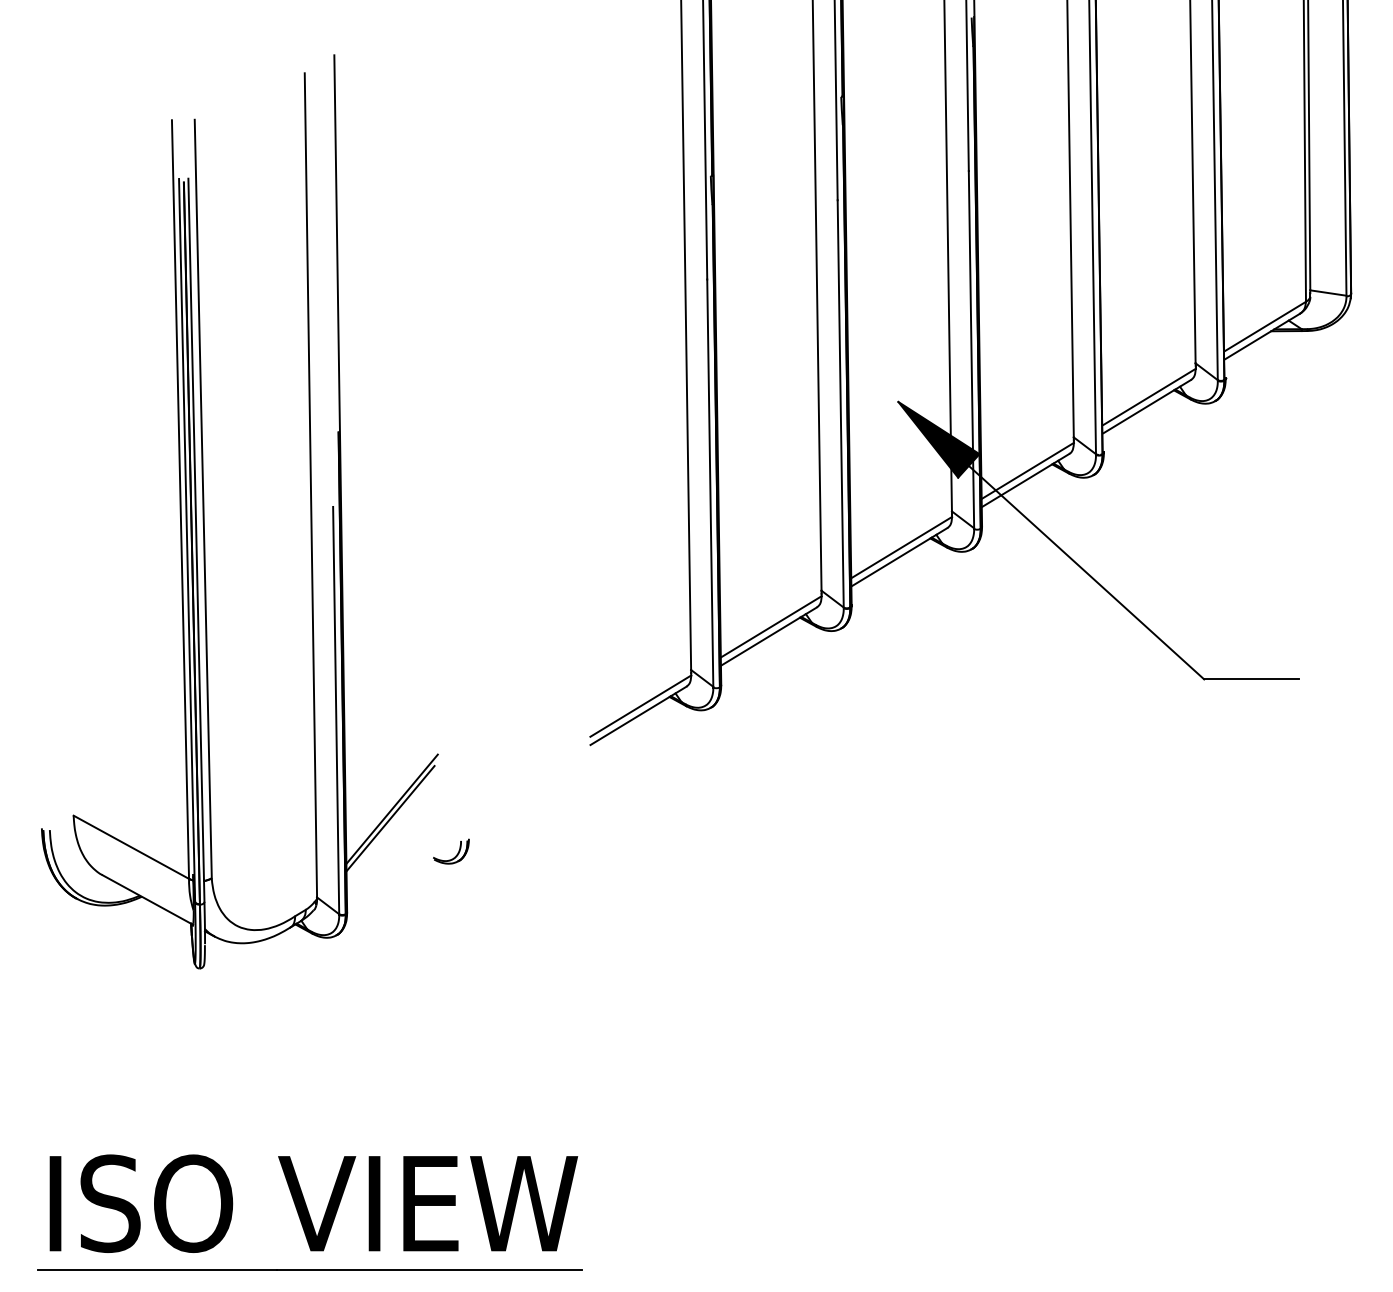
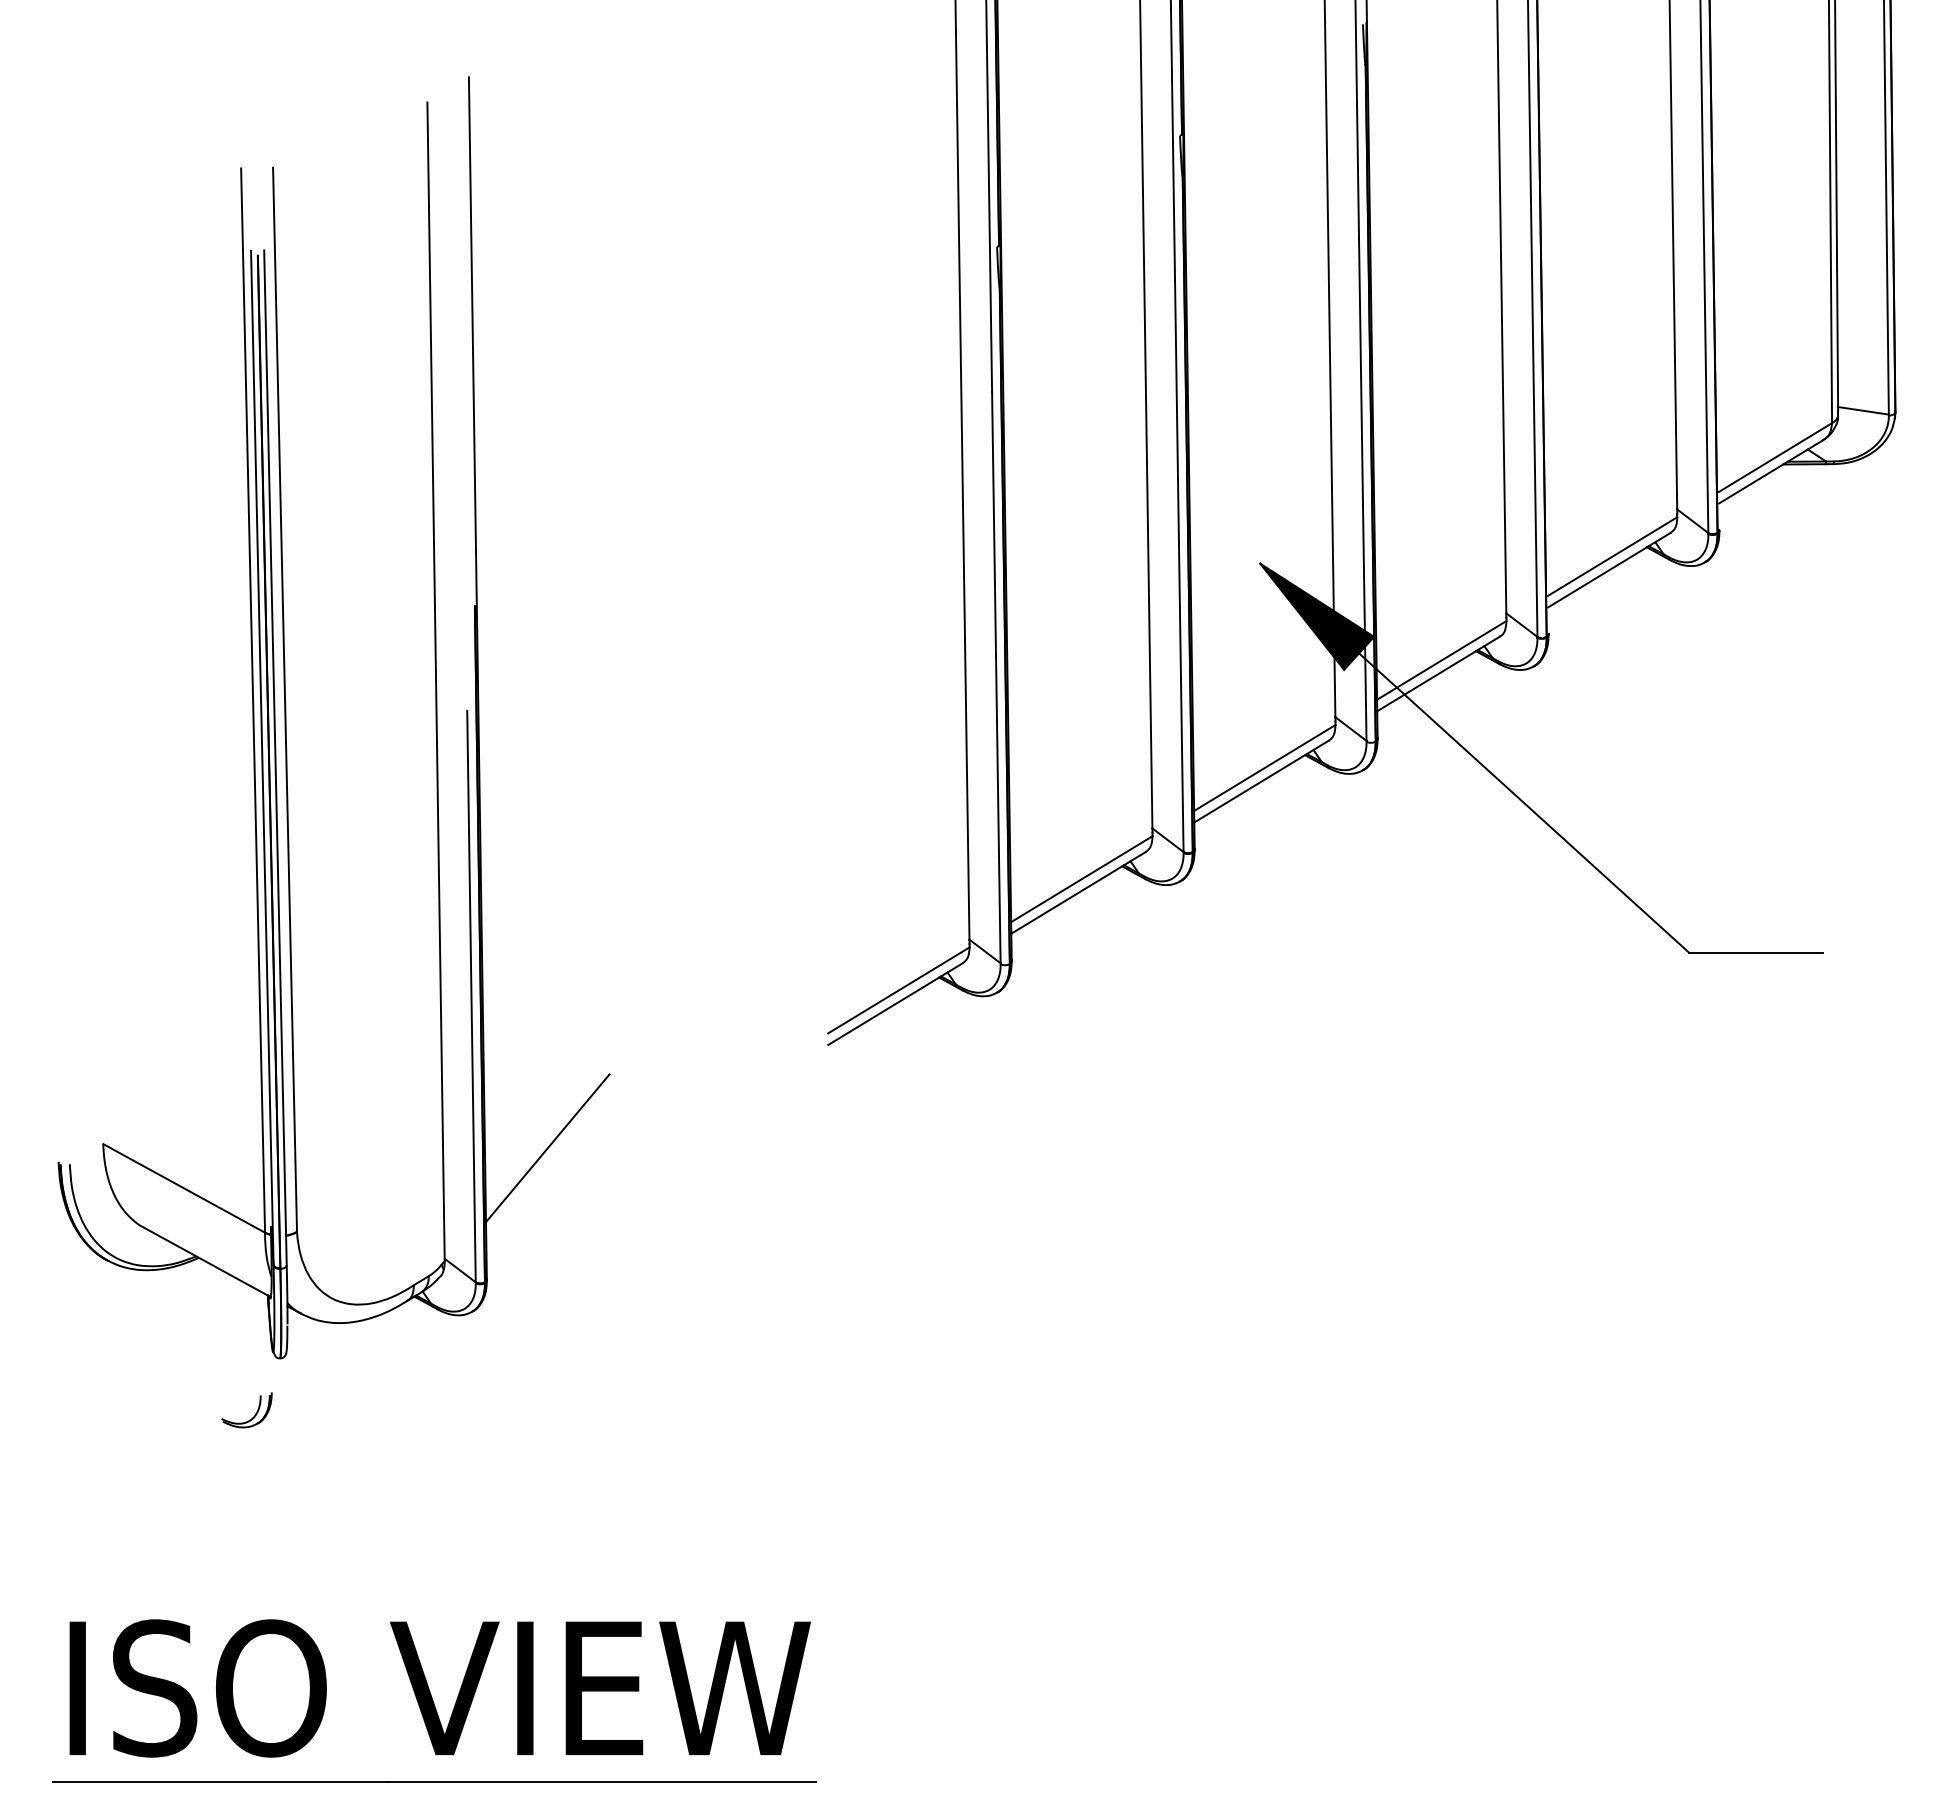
line: (391, 808) -> (549, 1134), removed
part: (455, 855) -> (253, 1416), moved

